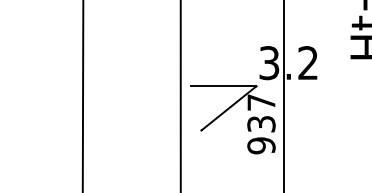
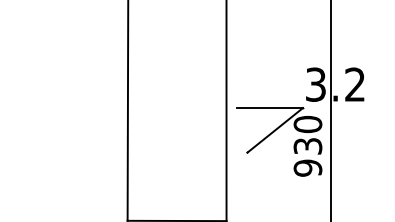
text: (261, 102) -> (307, 124), 937 -> 930

